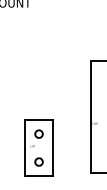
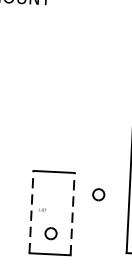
part: (38, 133) -> (97, 193), moved
line: (25, 148) -> (32, 212), solid -> dashed
line: (53, 148) -> (73, 214), solid -> dashed

